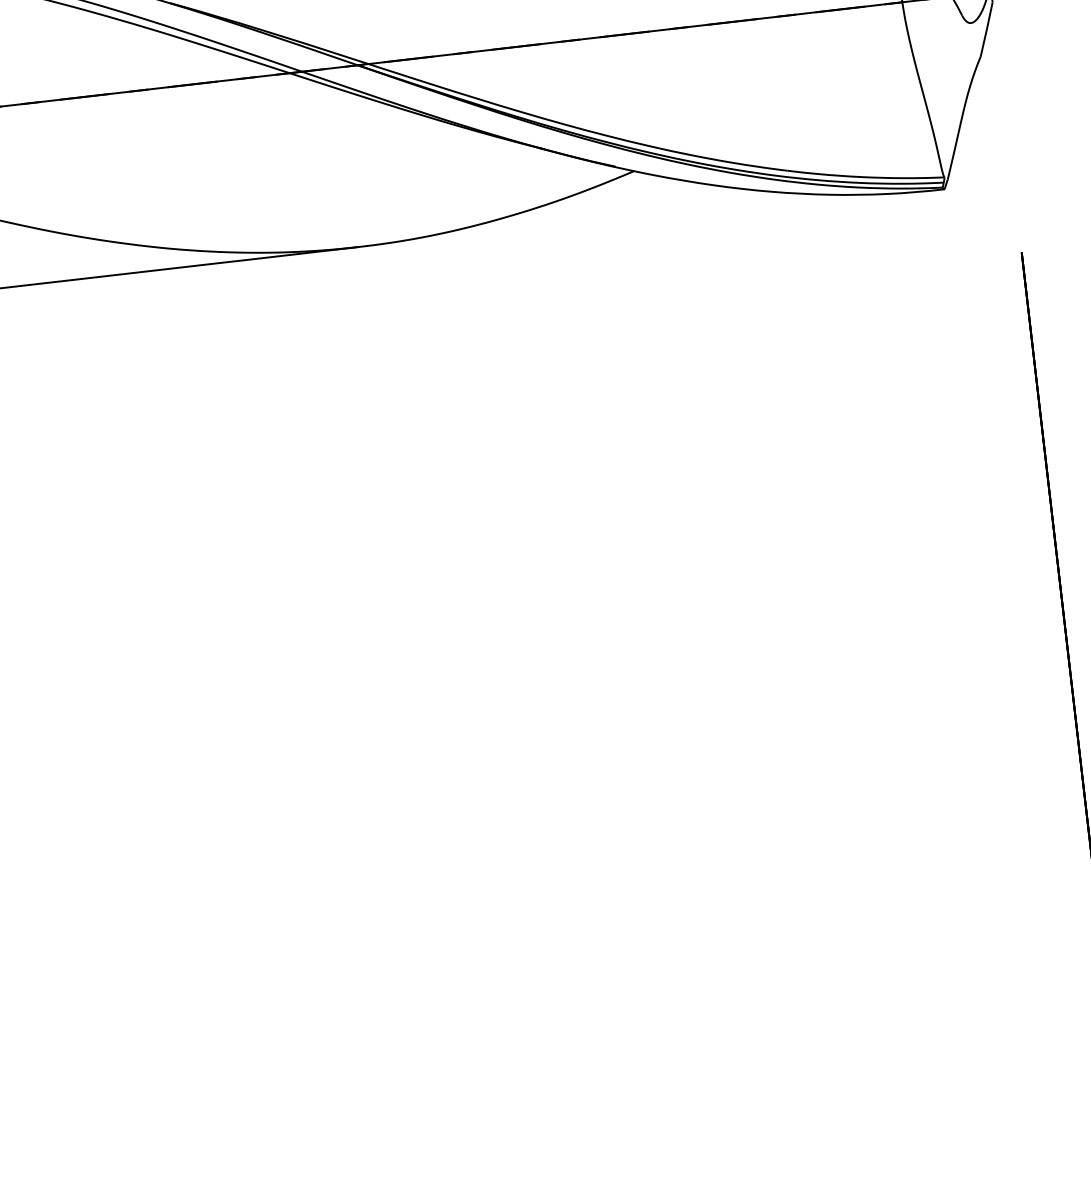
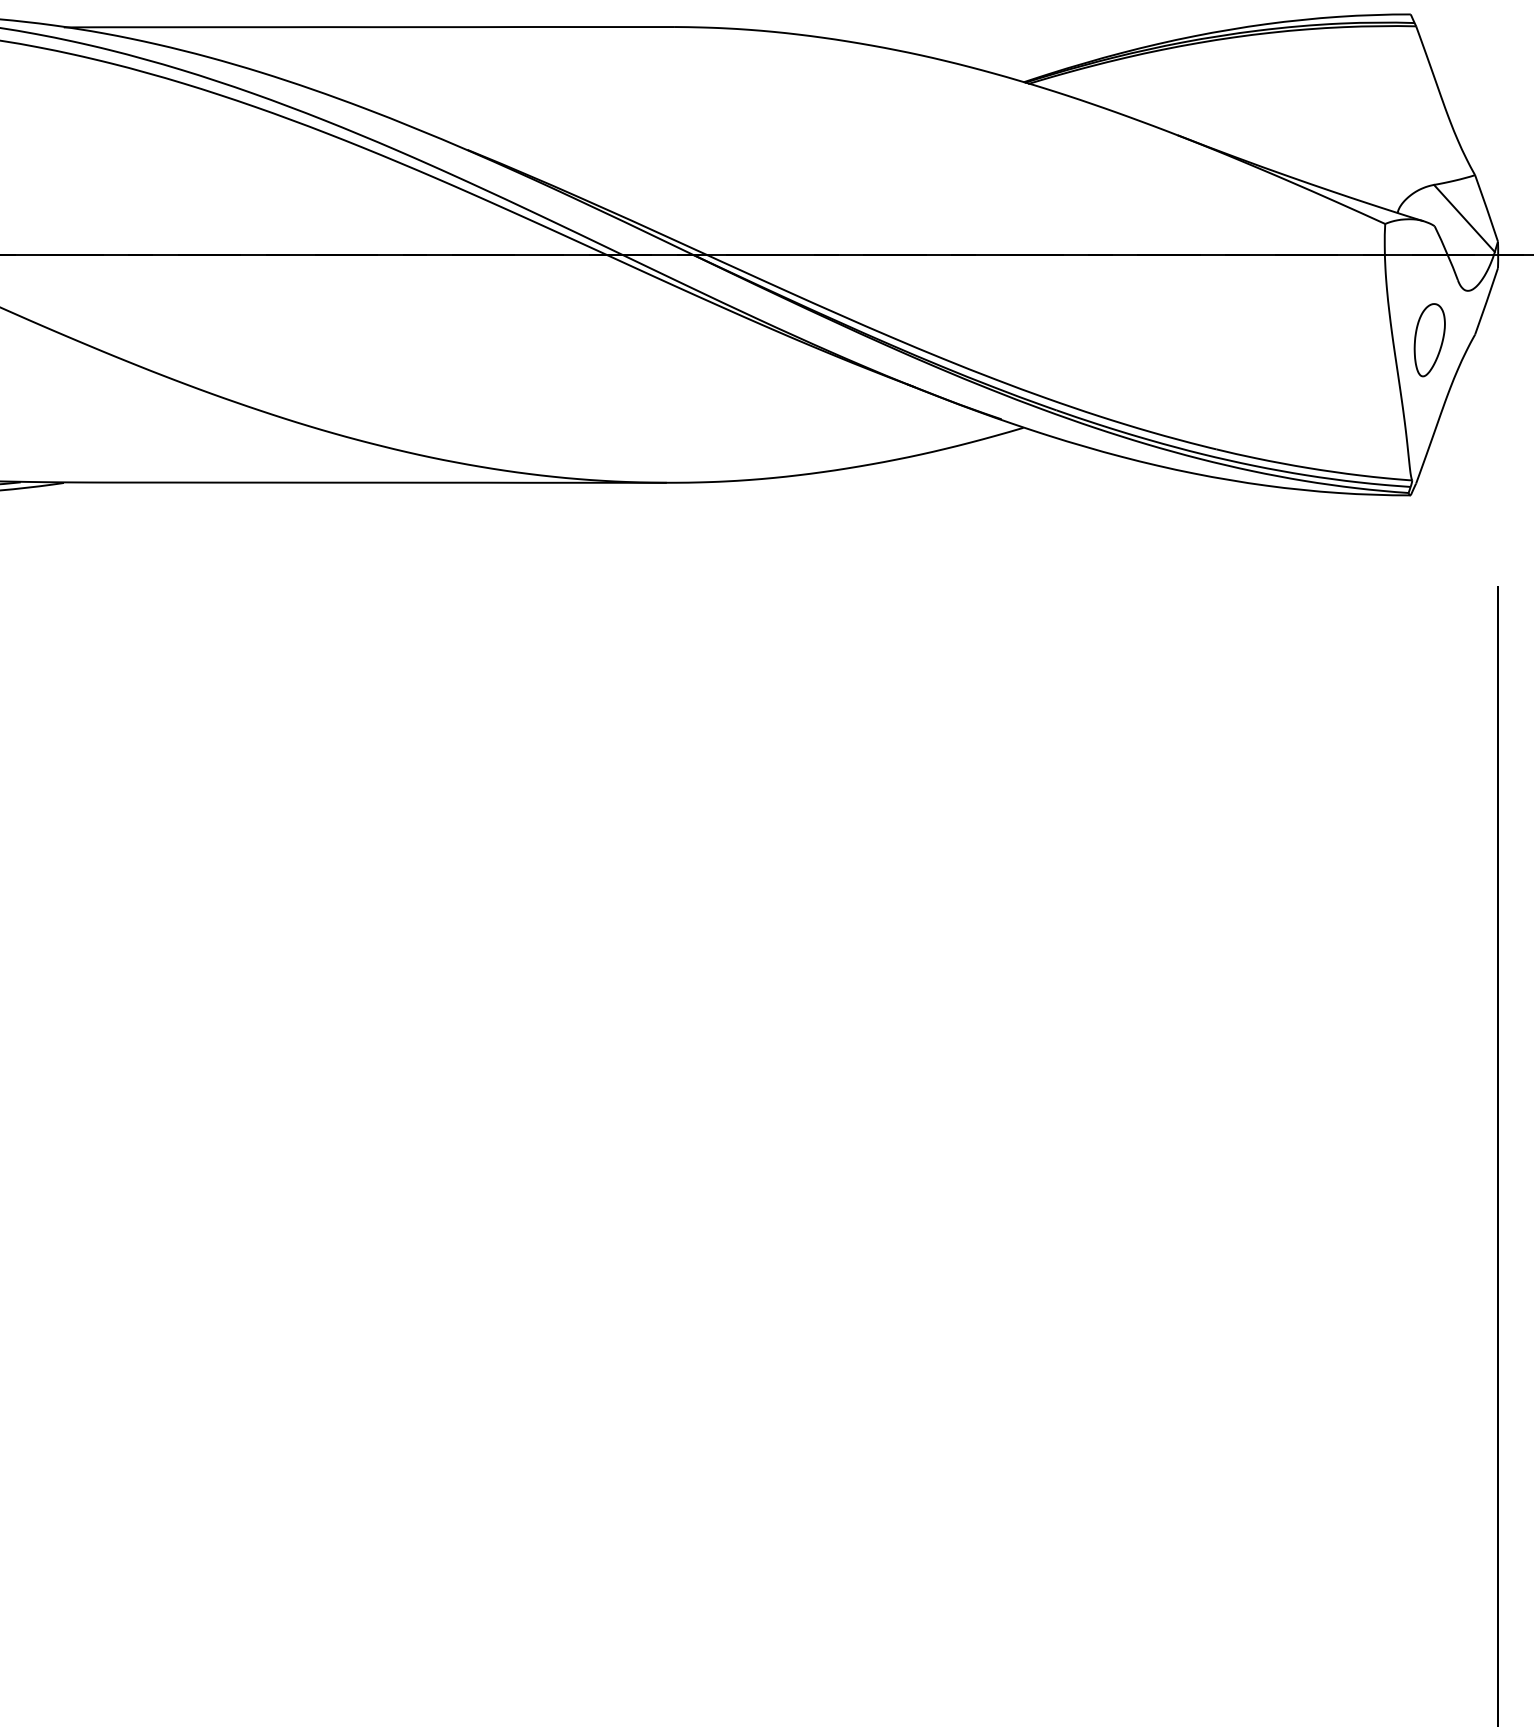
part: (945, 65) -> (1429, 340), added

